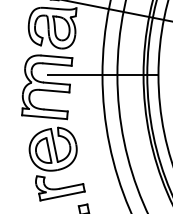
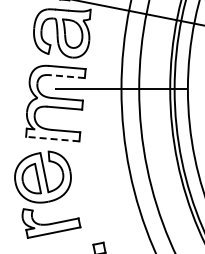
line: (57, 64) -> (68, 76), solid -> dashed
line: (44, 117) -> (52, 139), solid -> dashed
part: (57, 163) -> (47, 194), moved

